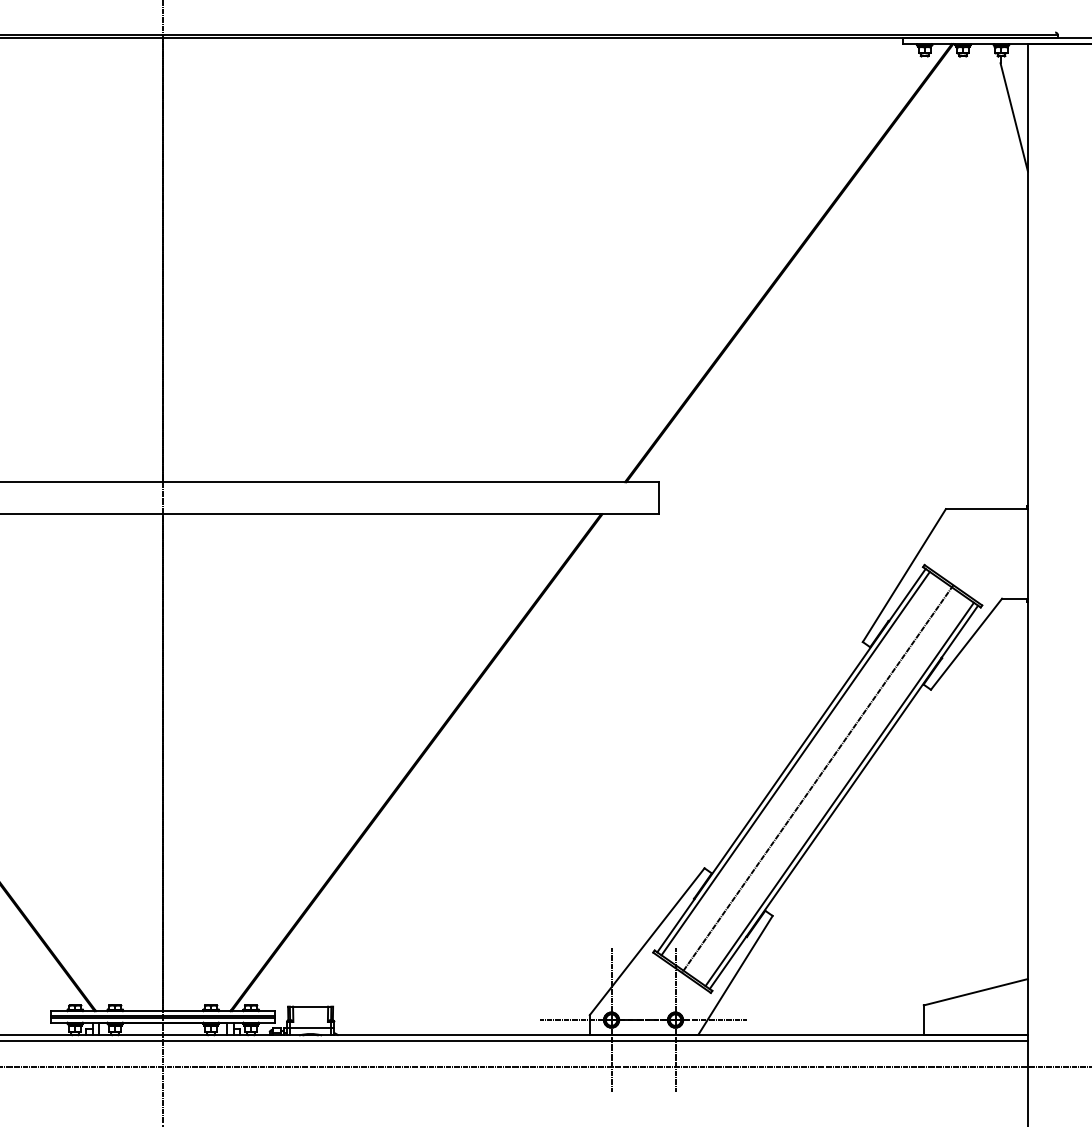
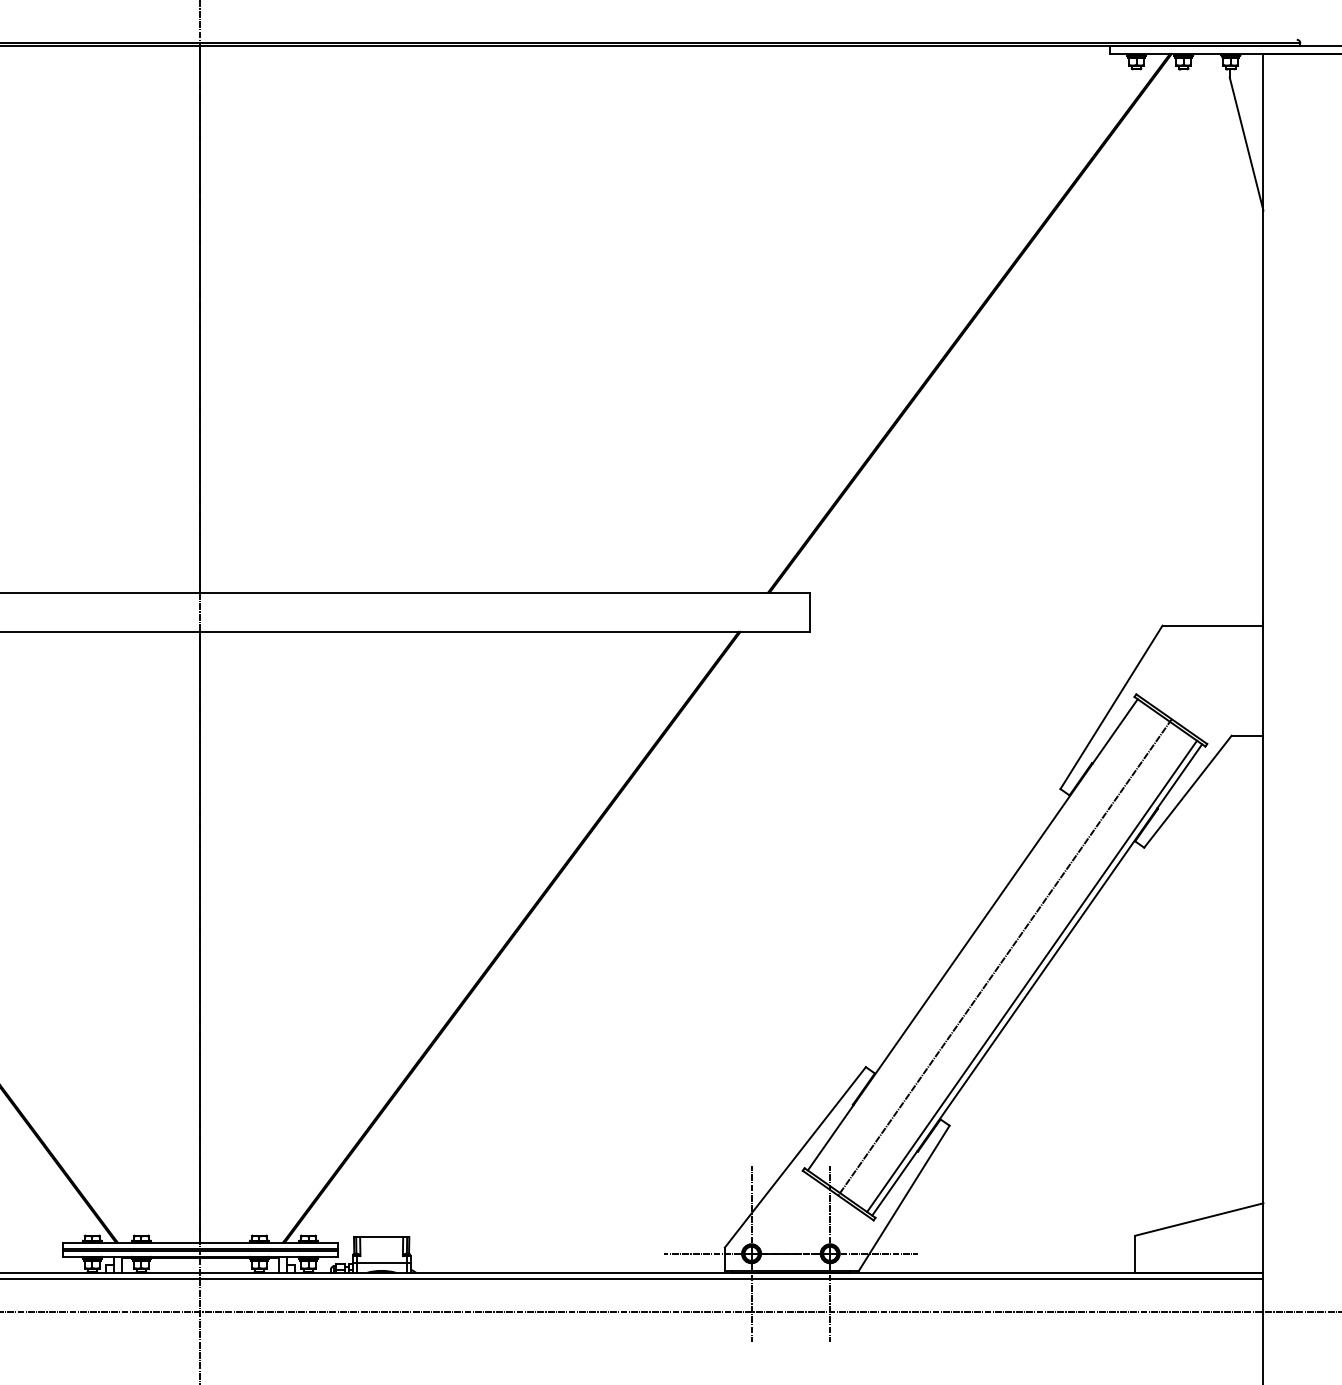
line: (795, 763) -> (977, 938), removed

